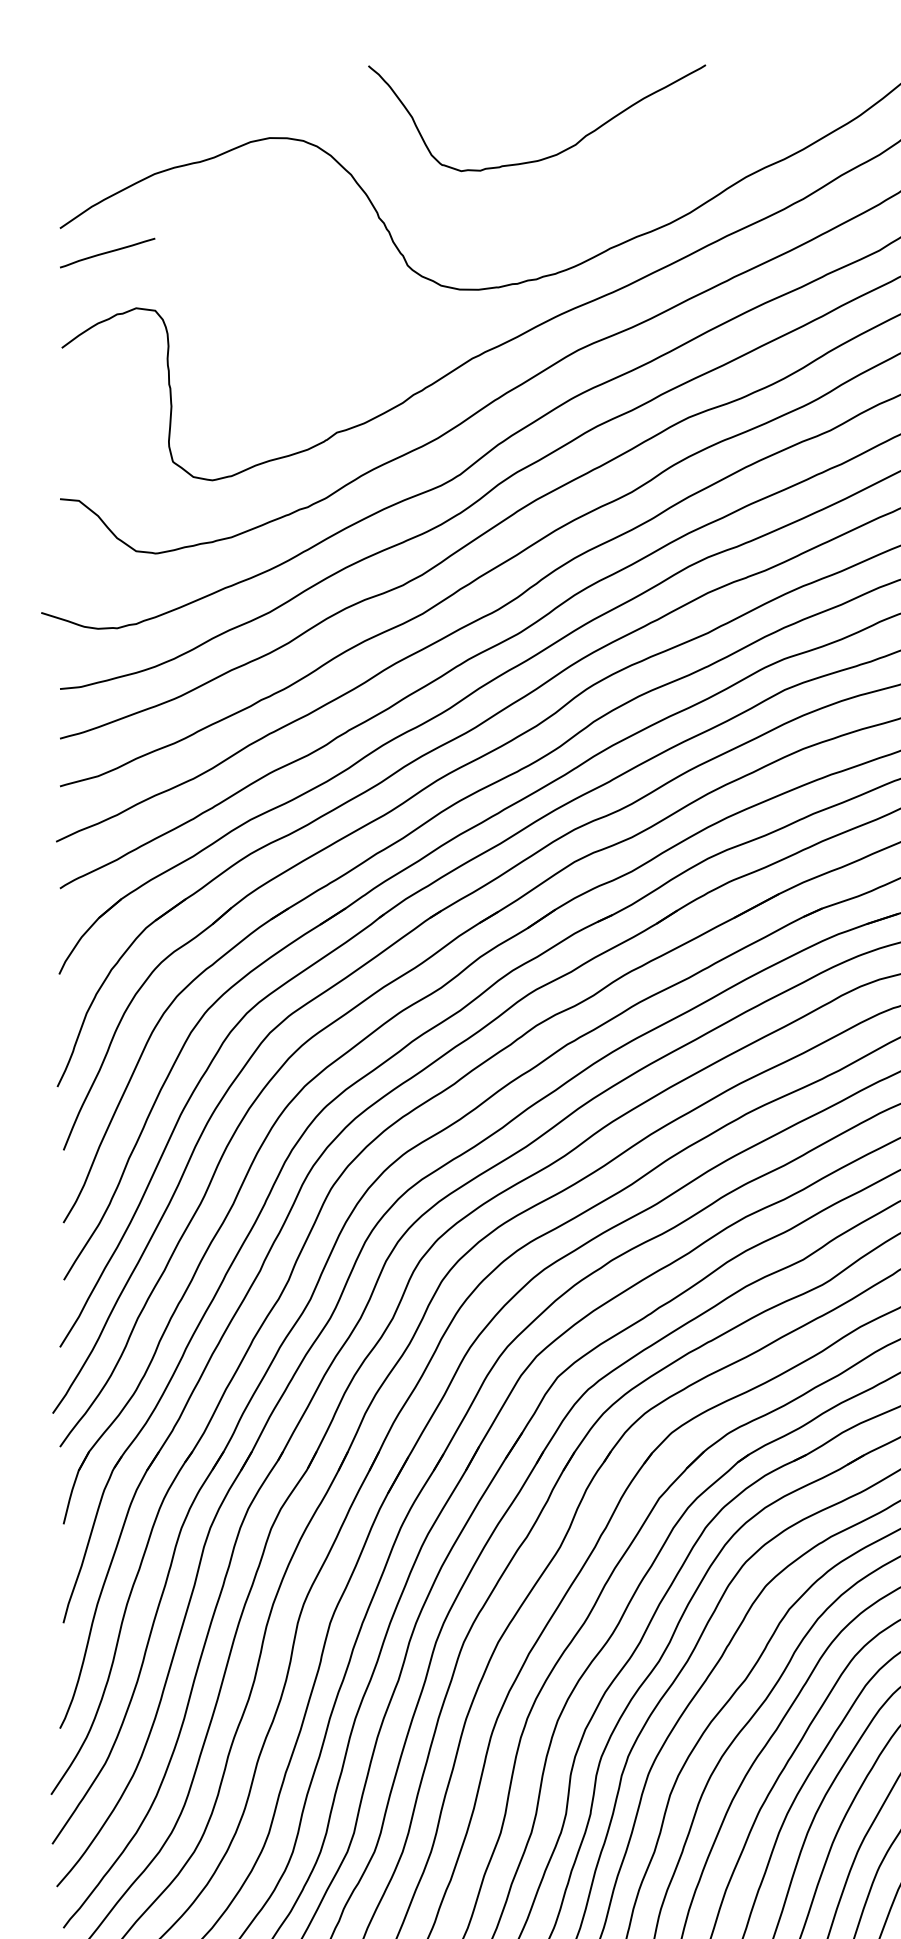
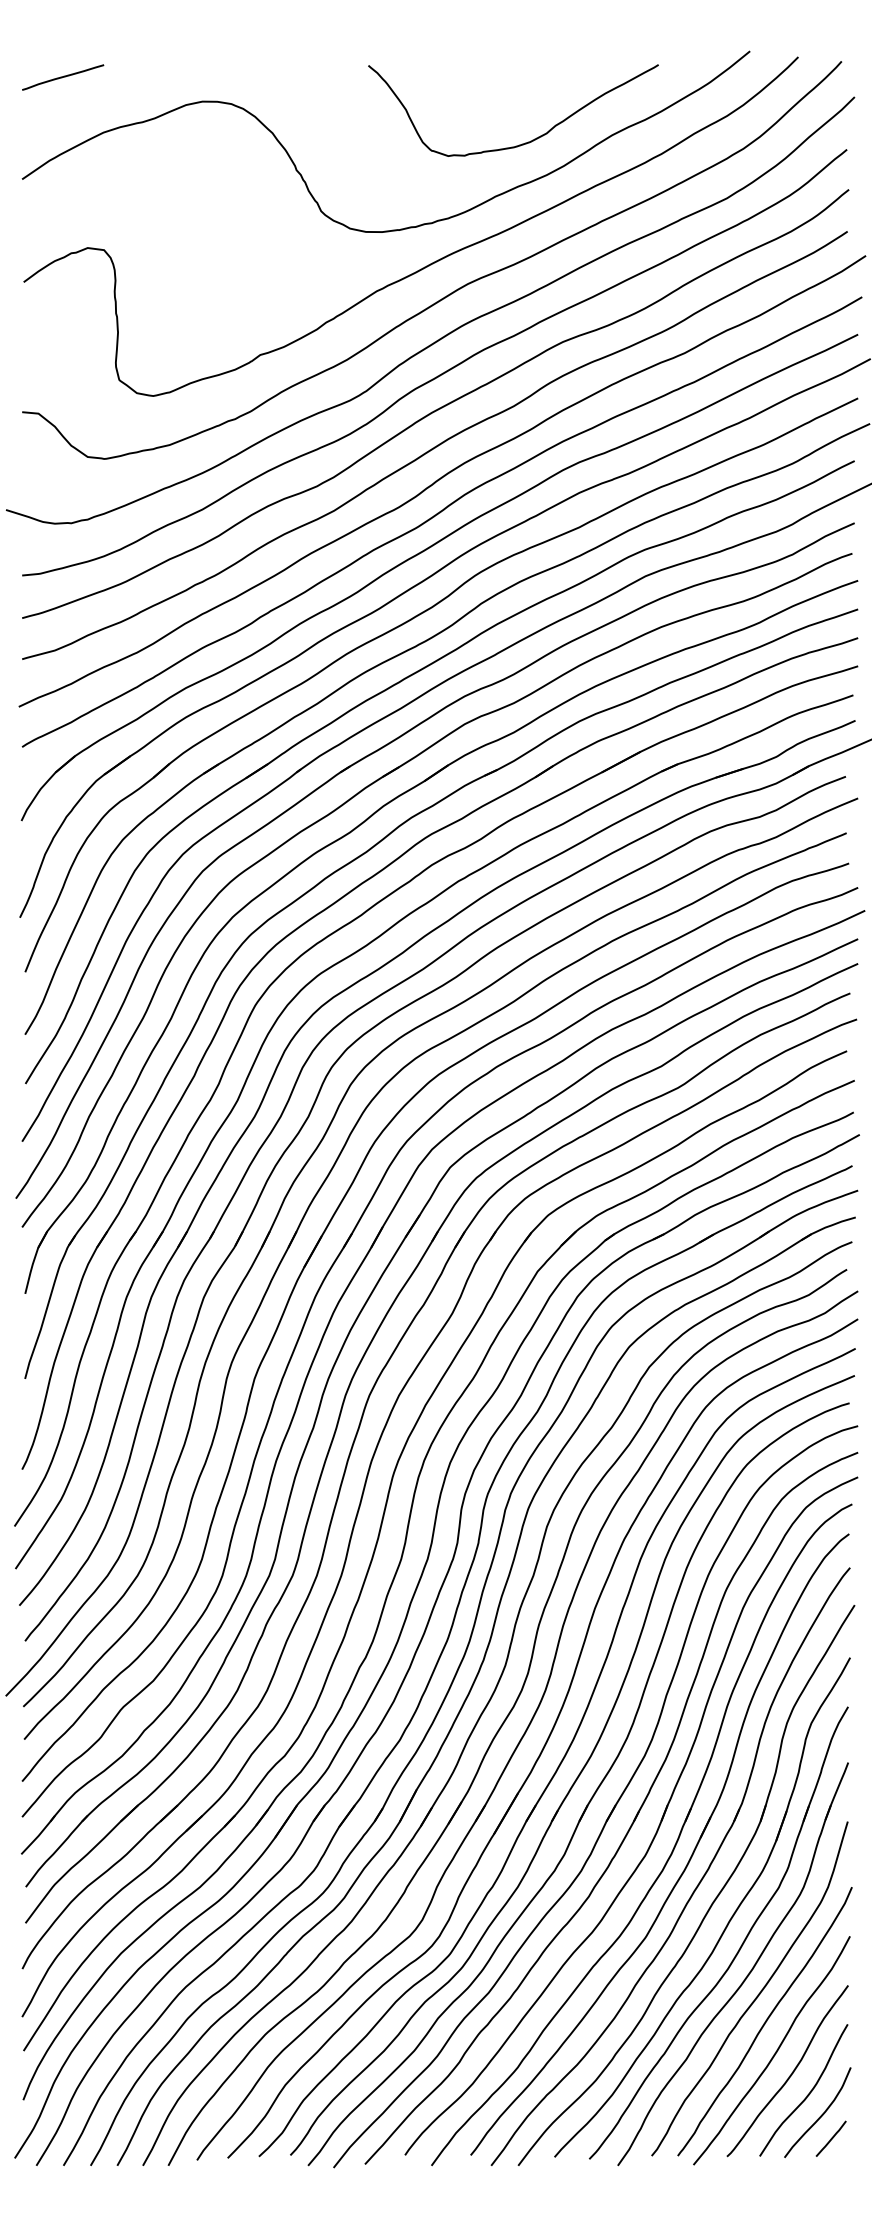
curve: (551, 155) -> (525, 142), moved
line: (108, 253) -> (63, 77), moved

